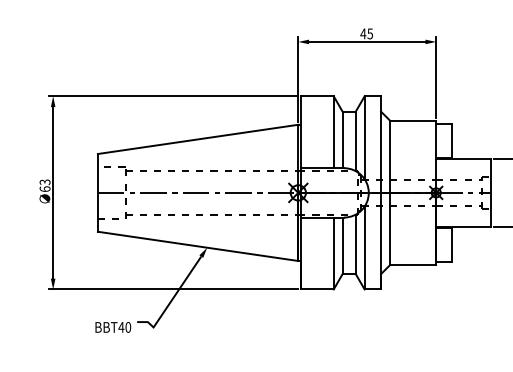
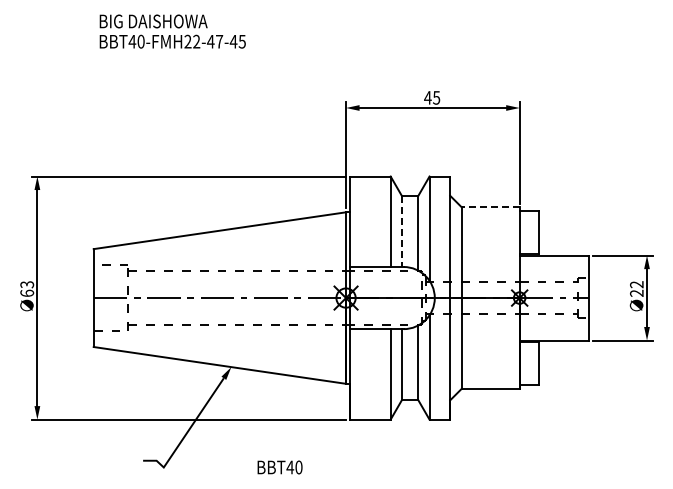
line: (413, 120) -> (490, 207), solid -> dashed
line: (342, 140) -> (401, 231), solid -> dashed
text: (112, 327) -> (279, 467), moved

